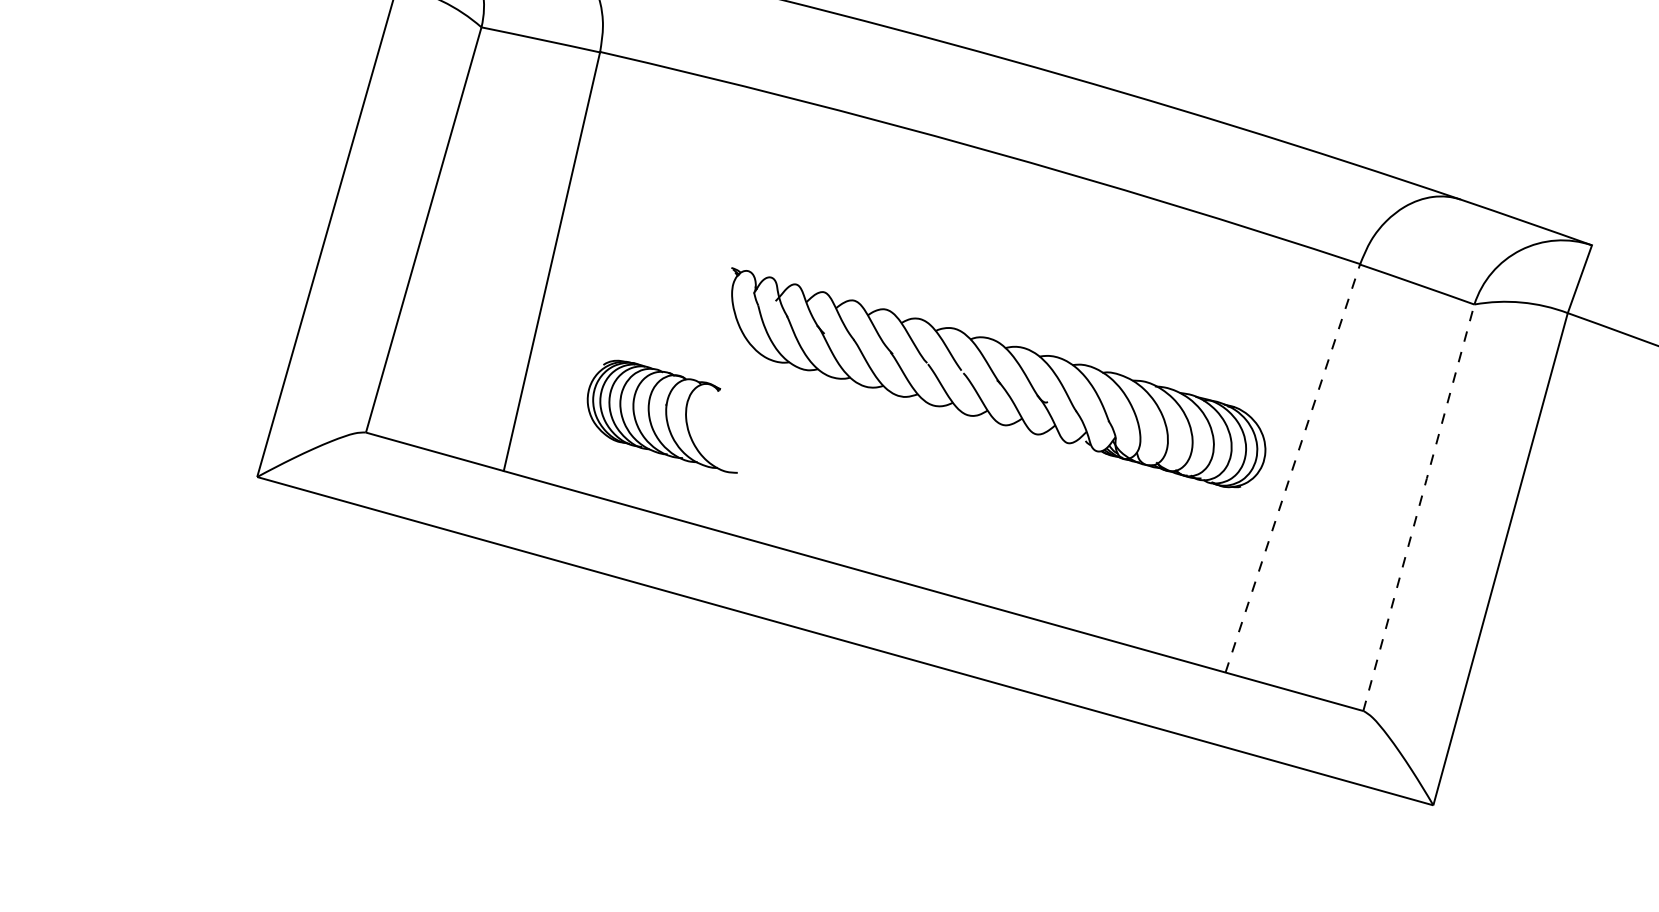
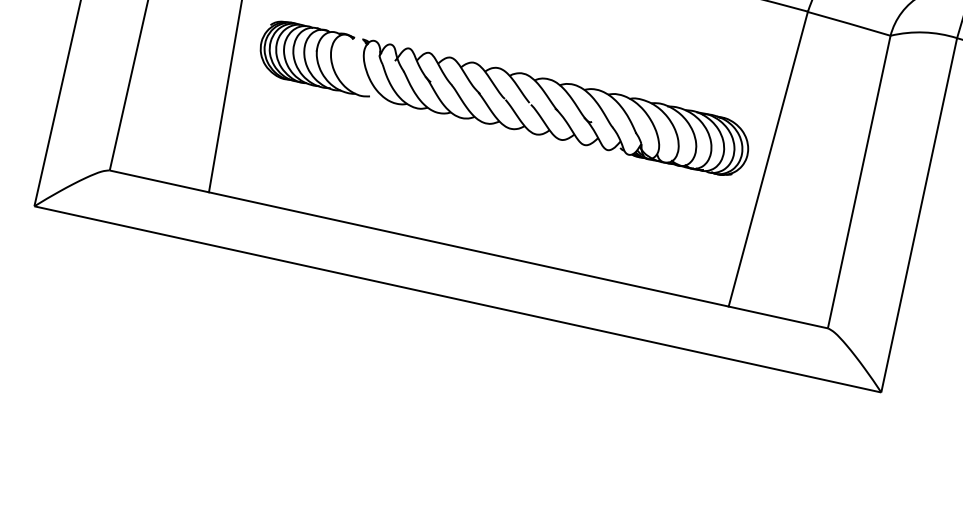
part: (661, 416) -> (313, 59), moved
line: (1292, 468) -> (768, 159), dashed -> solid
line: (1419, 506) -> (859, 181), dashed -> solid

